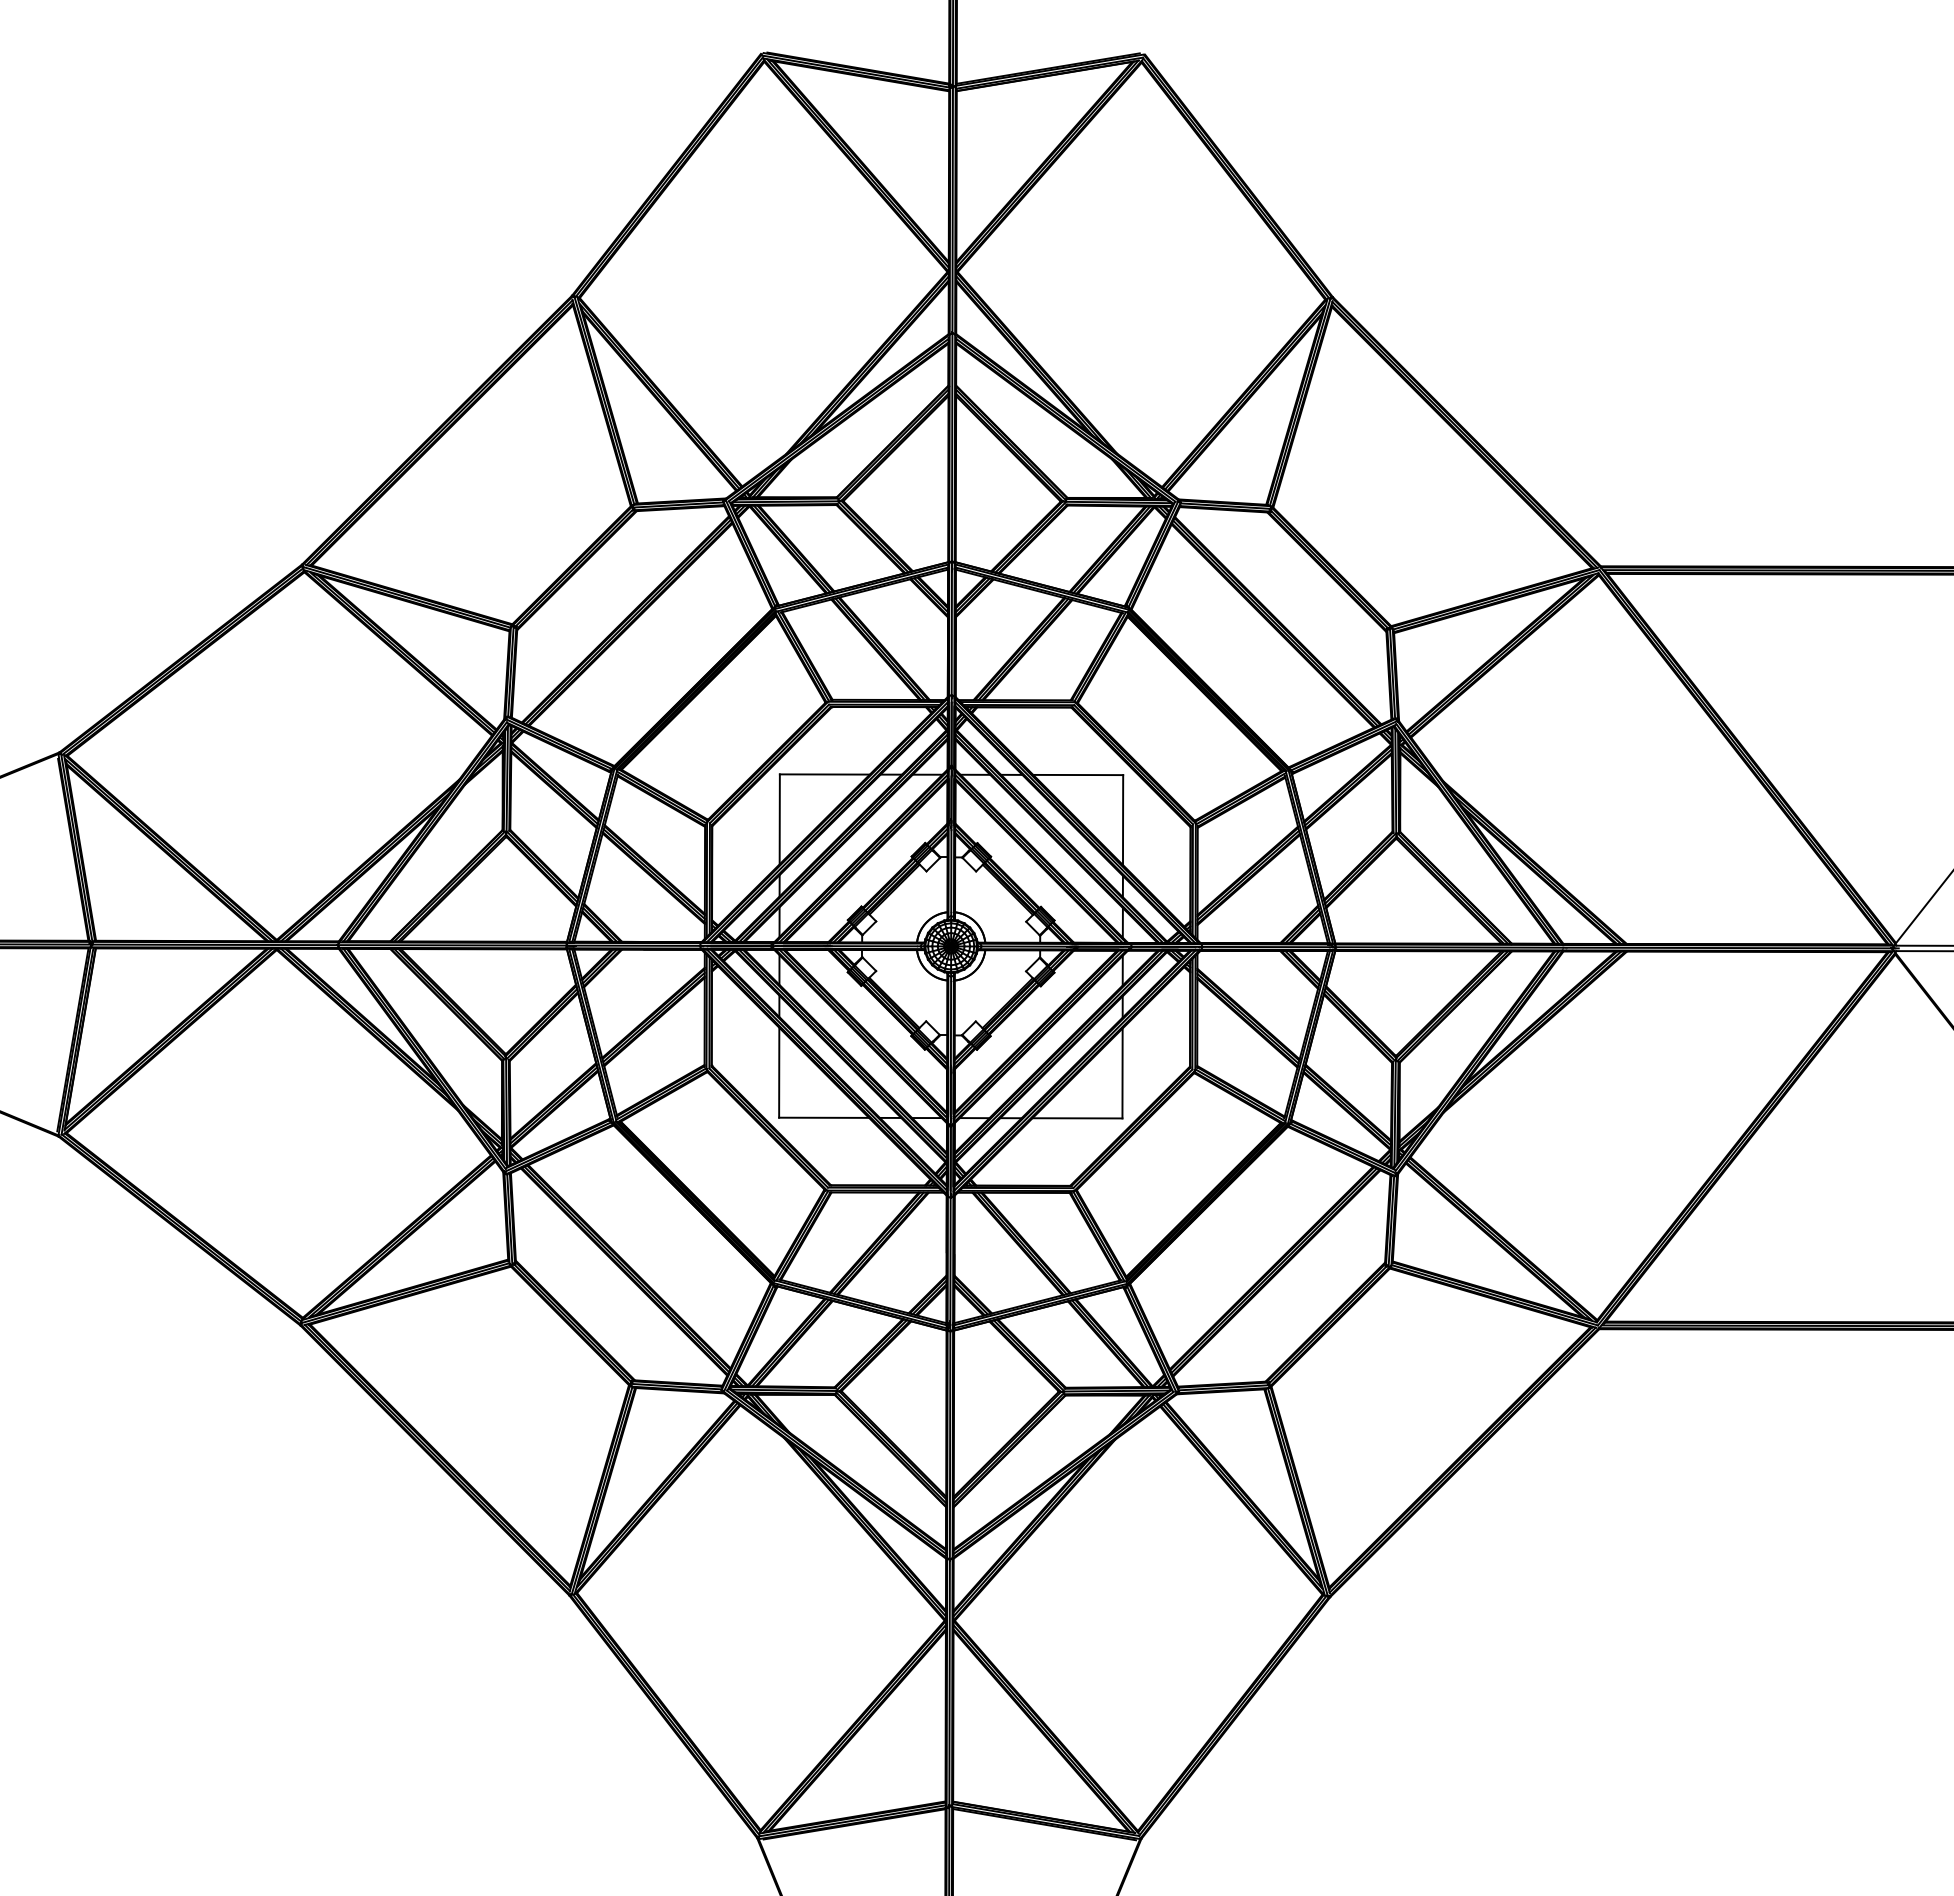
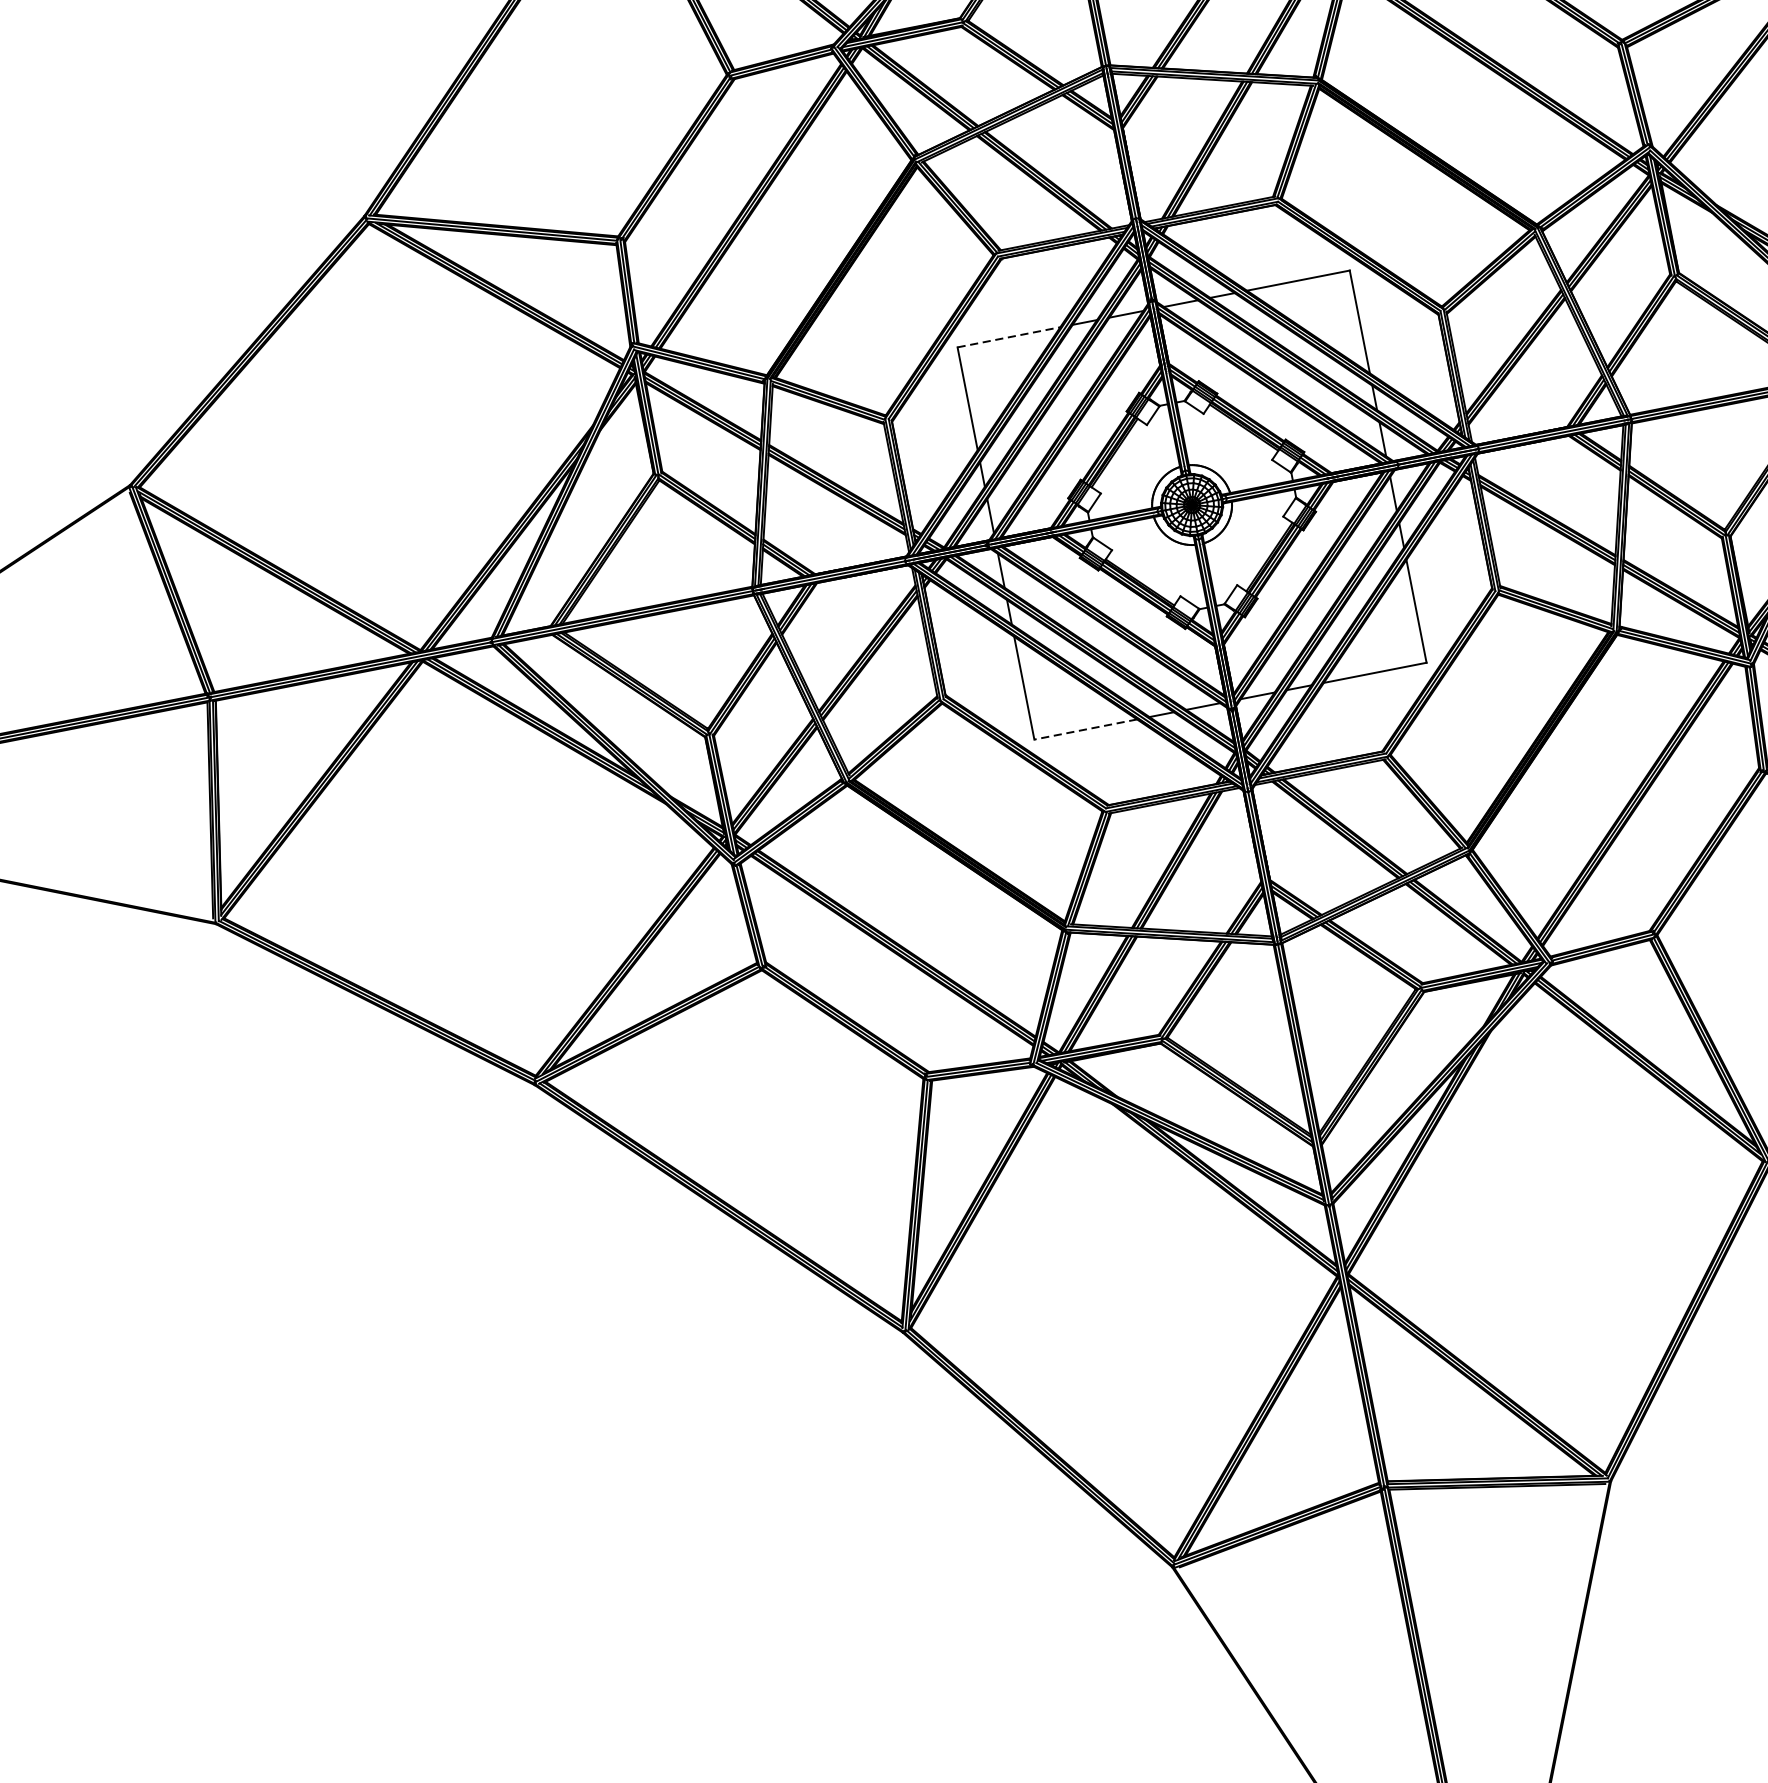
line: (824, 774) -> (1008, 337), solid -> dashed
line: (824, 1117) -> (1086, 729), solid -> dashed

